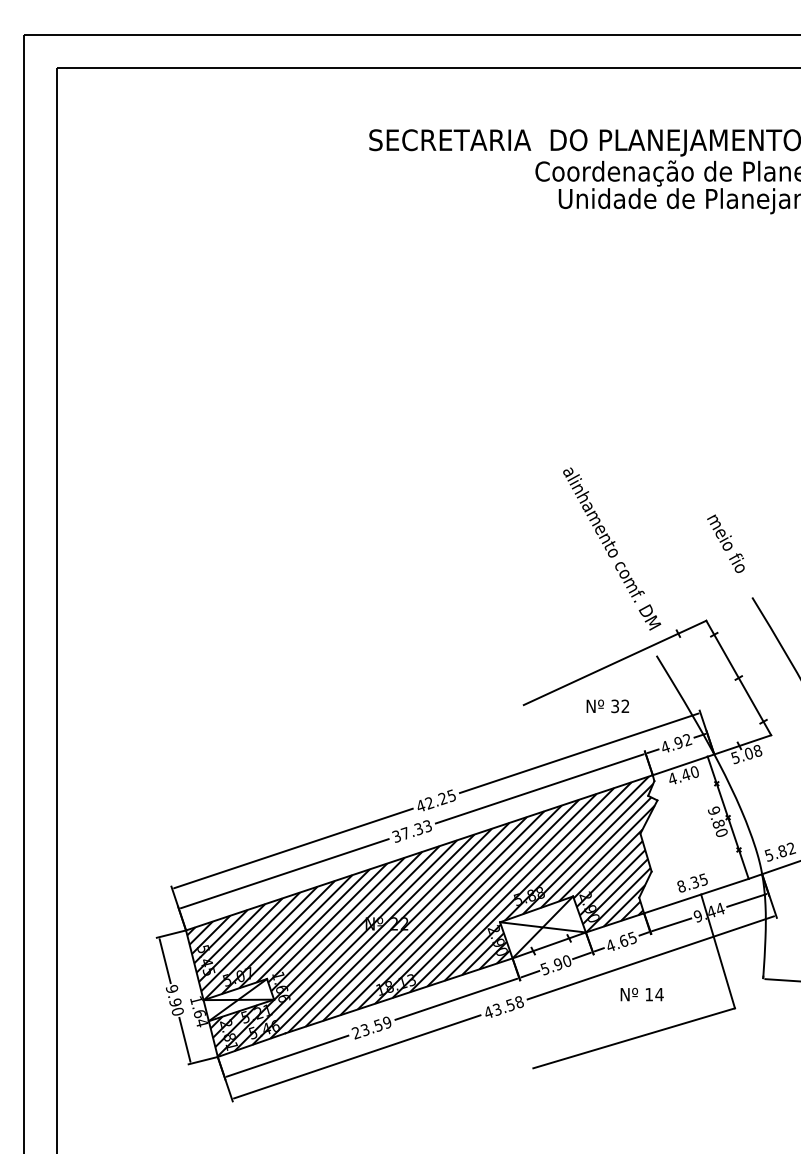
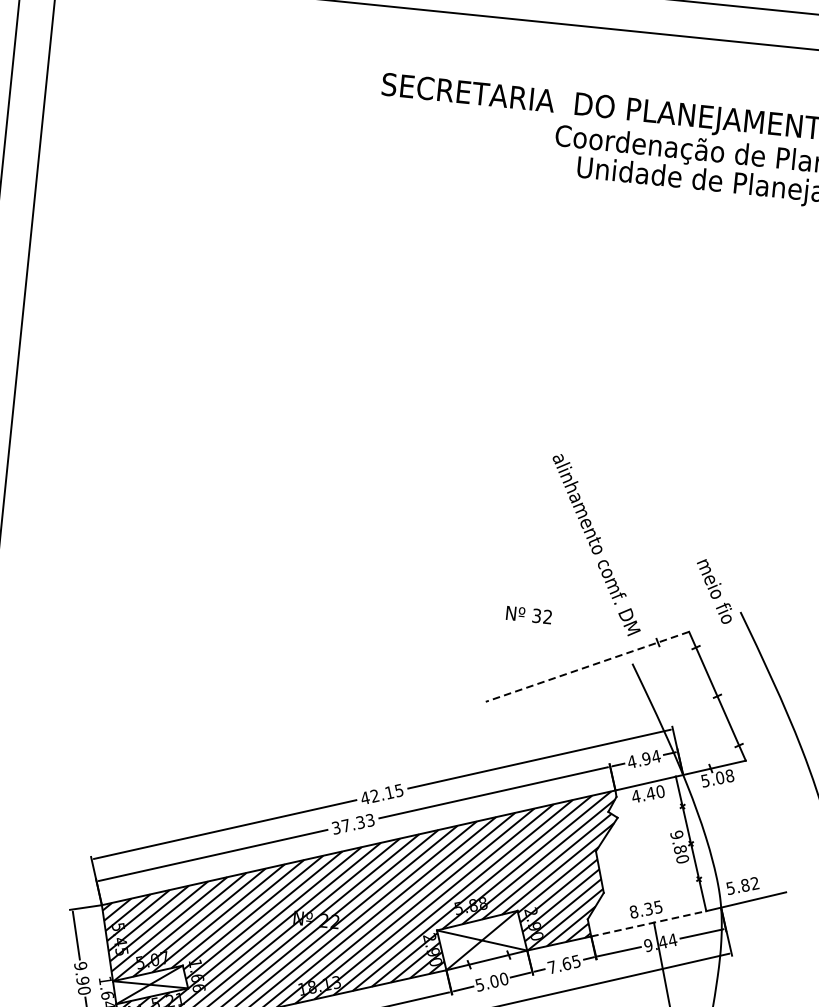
text: (725, 543) -> (713, 591), moved
line: (615, 662) -> (587, 666), solid -> dashed
text: (607, 706) -> (528, 615), moved
text: (687, 739) -> (656, 756), 4.92 -> 4.94
text: (442, 798) -> (389, 792), 42.25 -> 42.15
line: (696, 895) -> (648, 923), solid -> dashed
text: (610, 945) -> (552, 967), 4.65 -> 7.65
text: (557, 964) -> (493, 981), 5.90 -> 5.00

